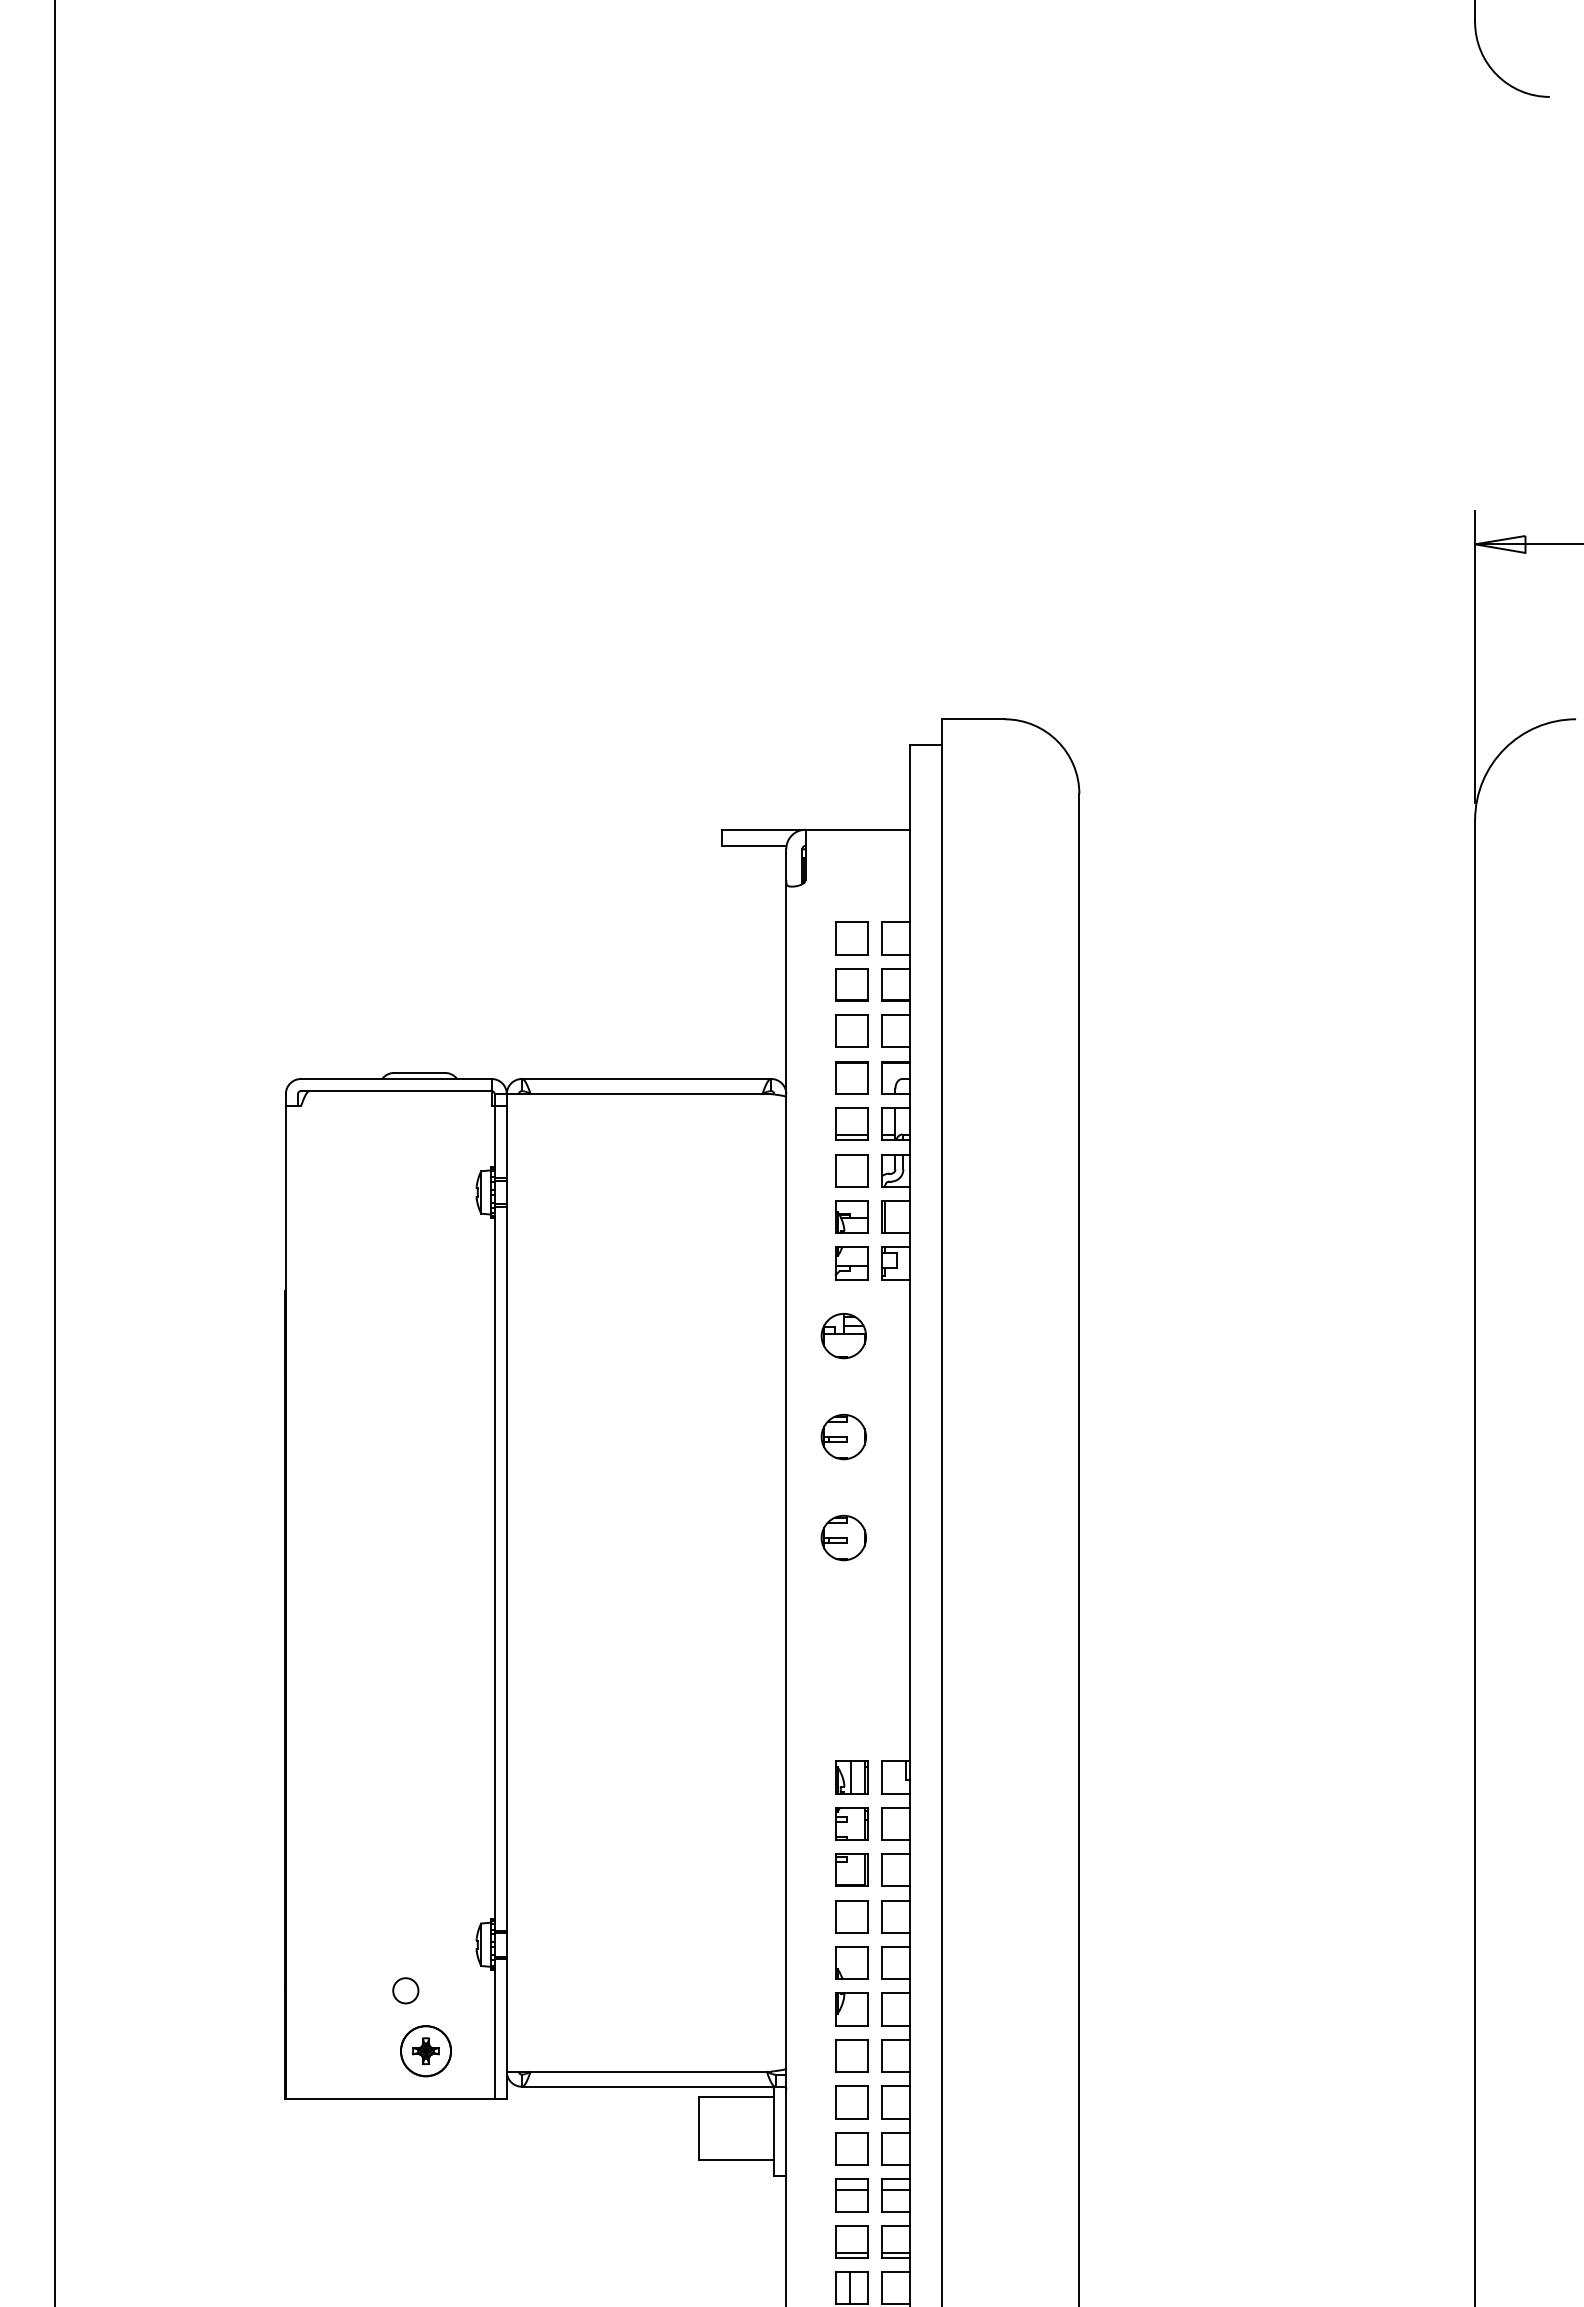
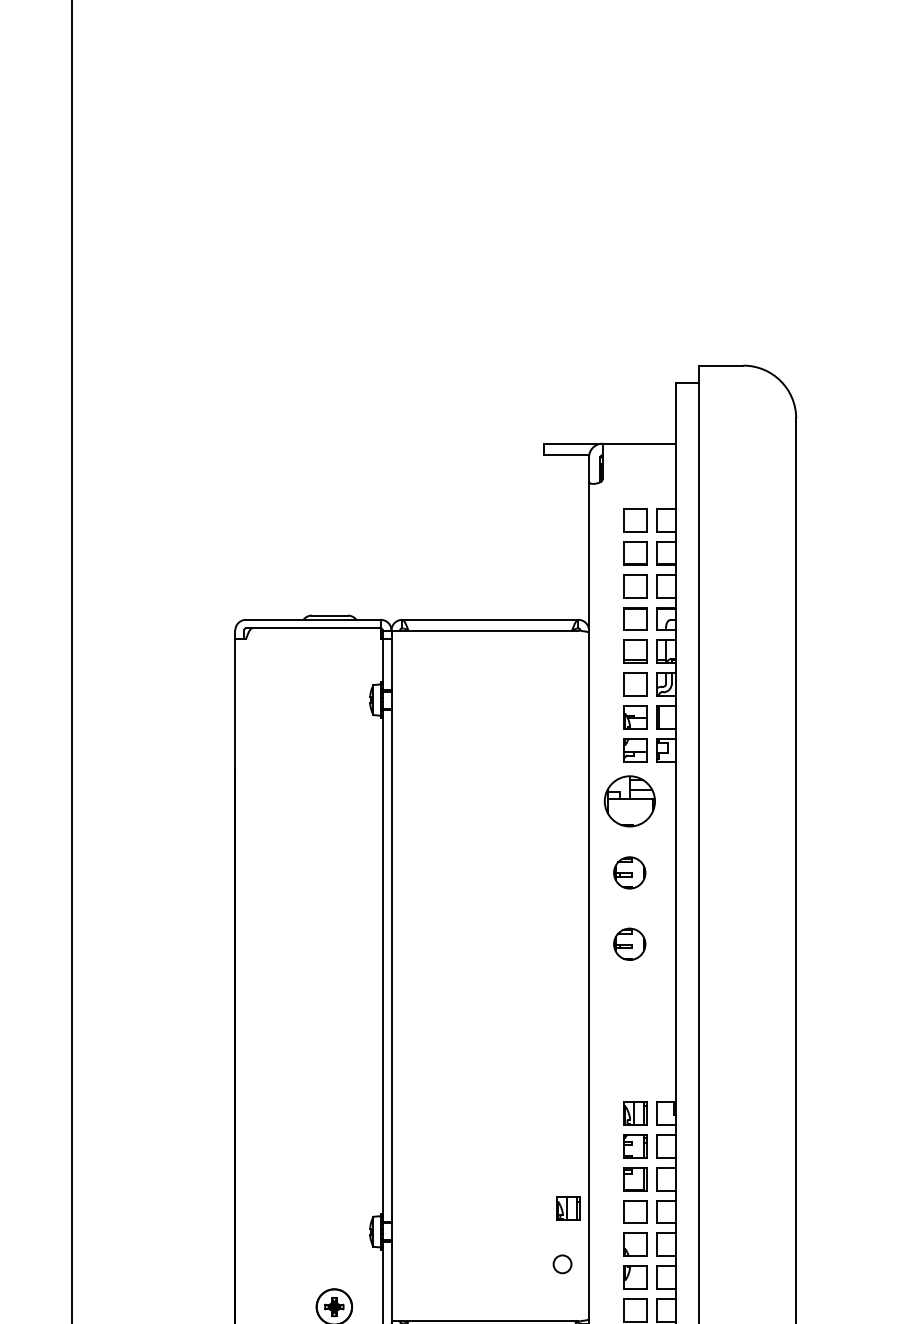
part: (843, 1336) -> (629, 801), size x1.6
part: (756, 1912) -> (567, 1208), added
circle: (405, 1990) -> (562, 1264), moved

